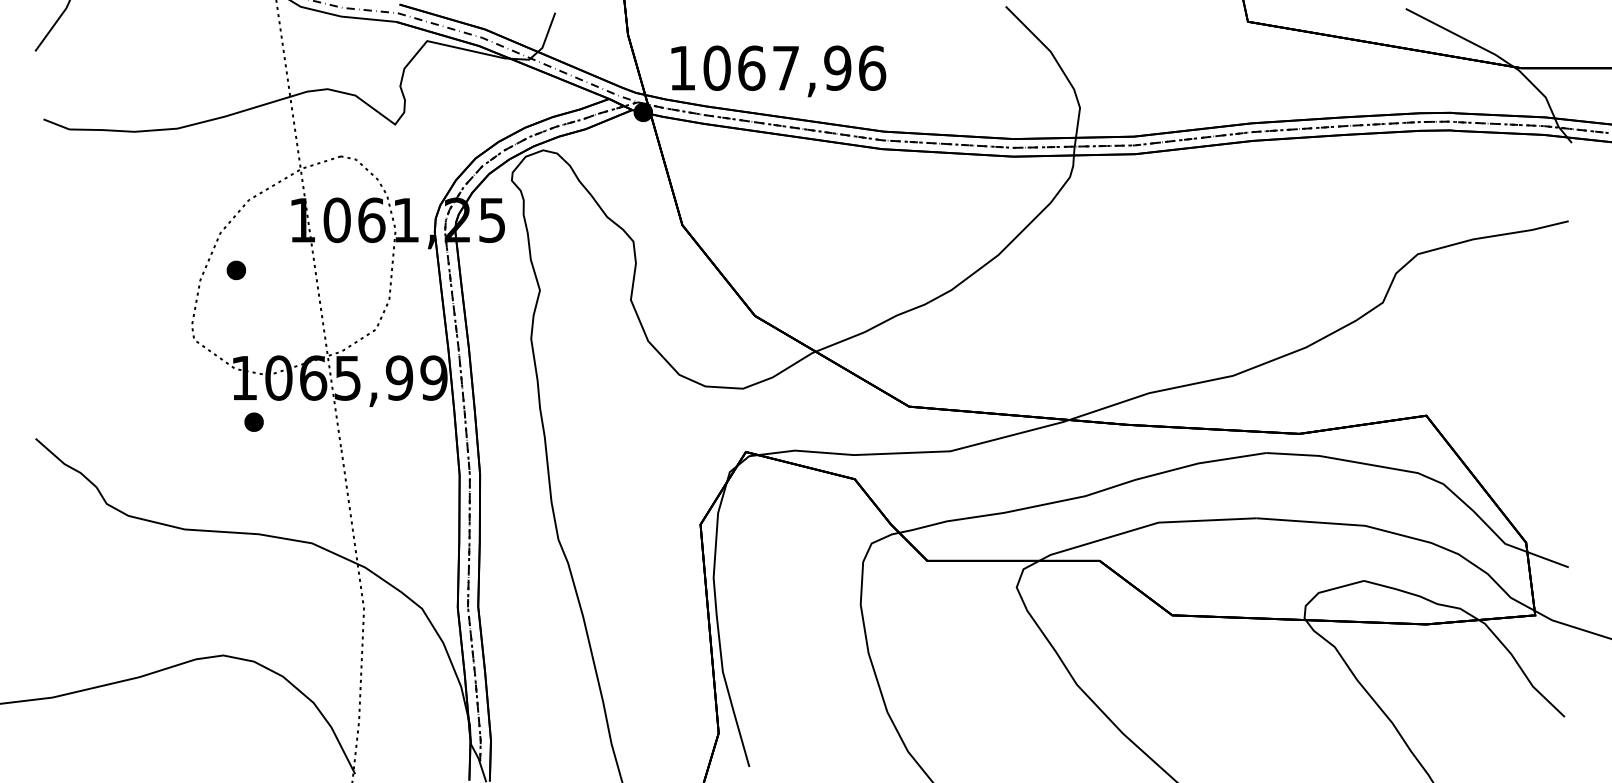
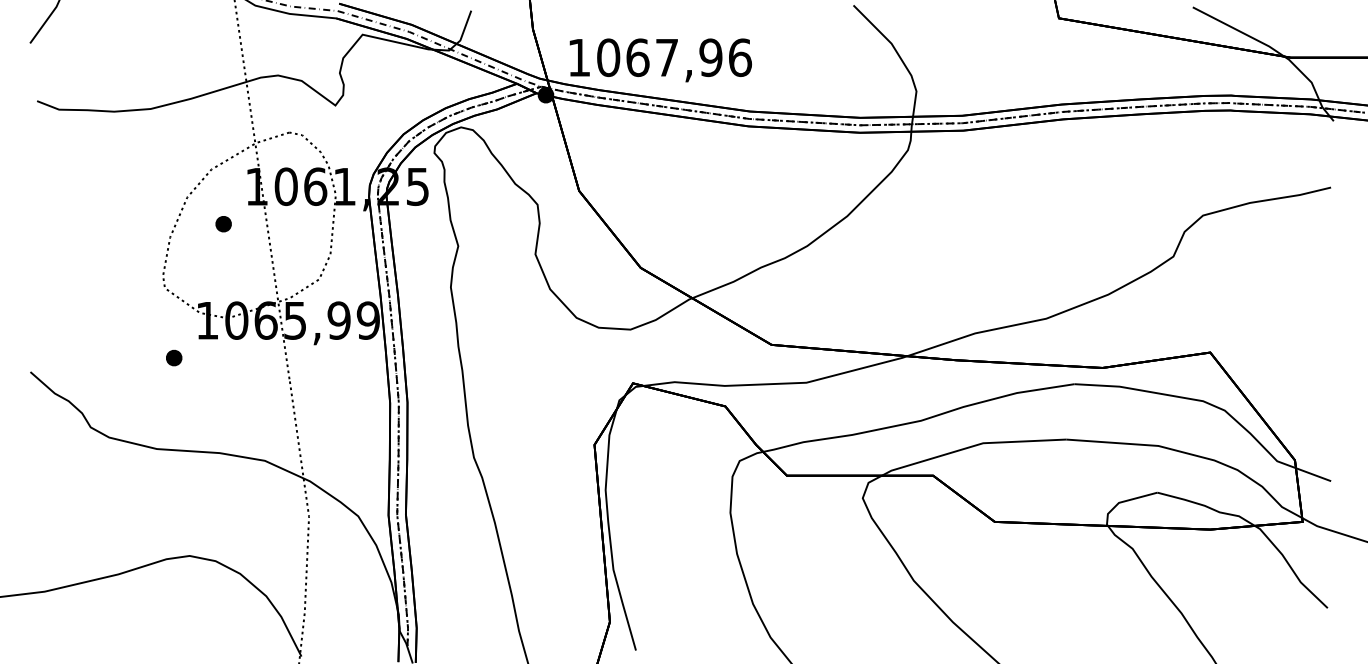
part: (235, 269) -> (222, 223), moved
part: (253, 421) -> (173, 357), moved

